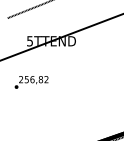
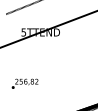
text: (30, 81) -> (24, 83), moved

